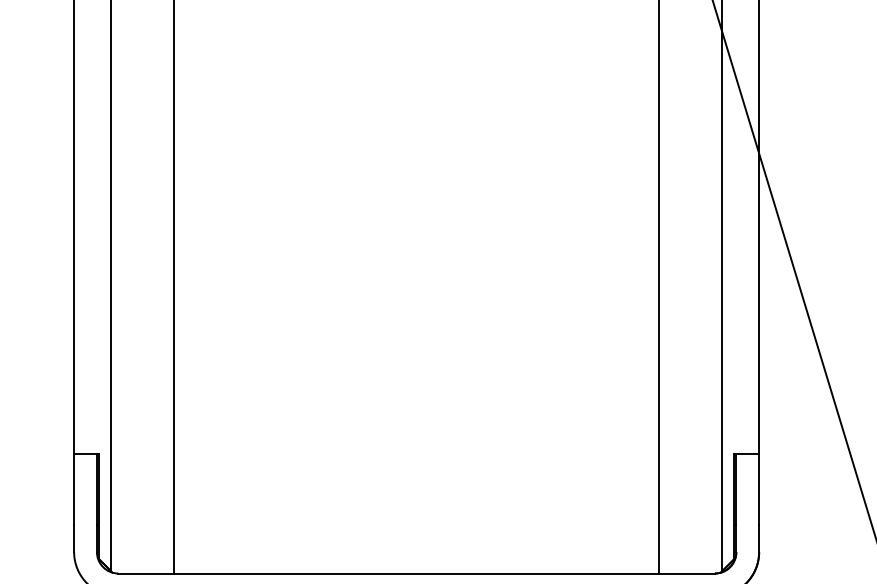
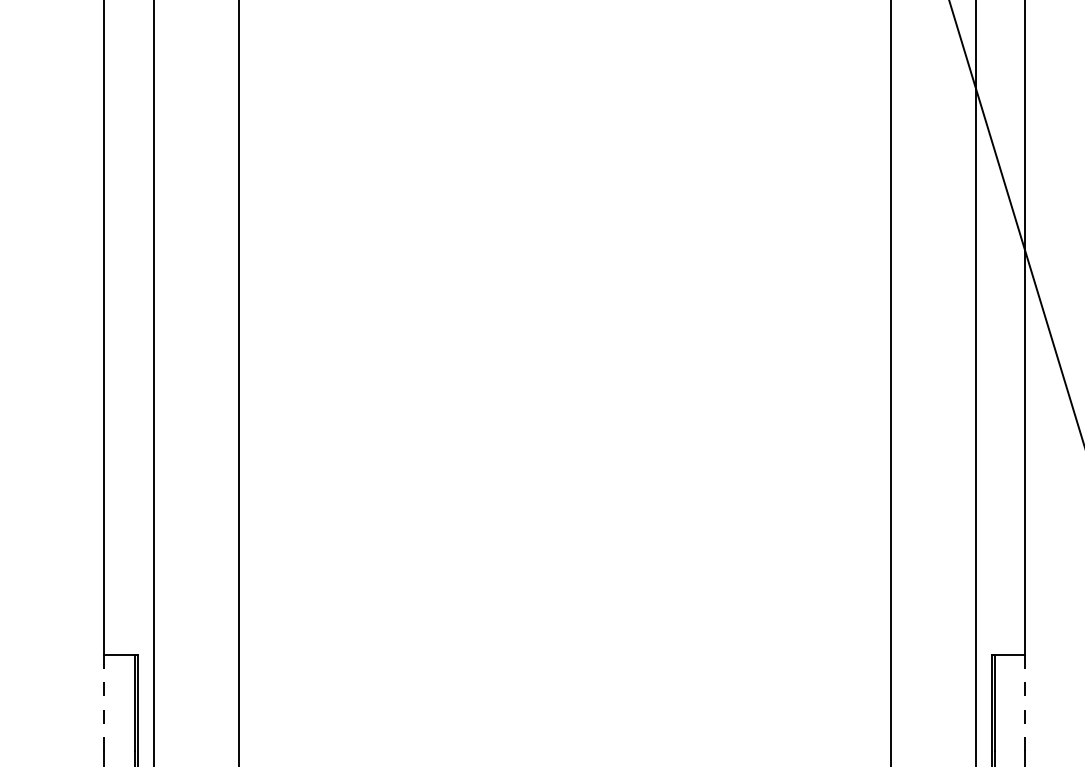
line: (74, 489) -> (104, 703), solid -> dashed
line: (759, 489) -> (1025, 703), solid -> dashed

